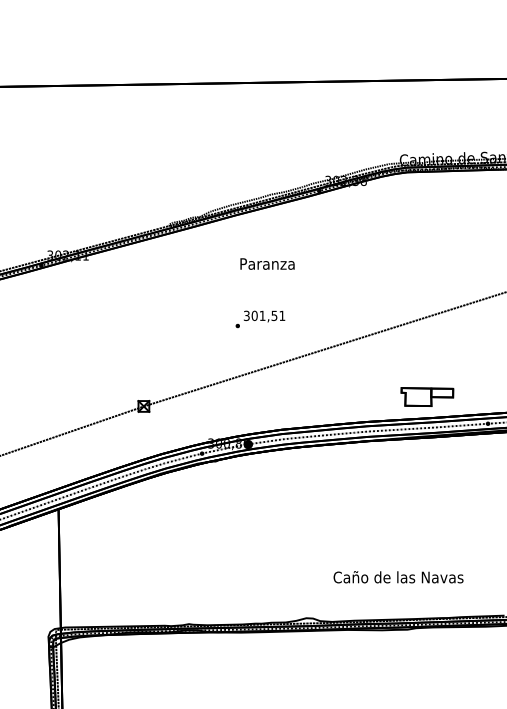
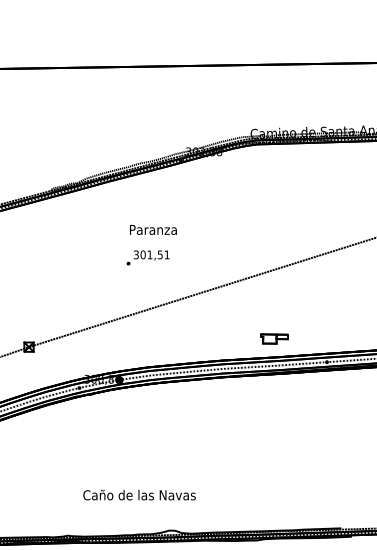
text: (267, 263) -> (153, 229), moved
text: (260, 319) -> (148, 258), moved
part: (427, 396) -> (274, 338), size x0.6
text: (398, 577) -> (139, 495), moved

